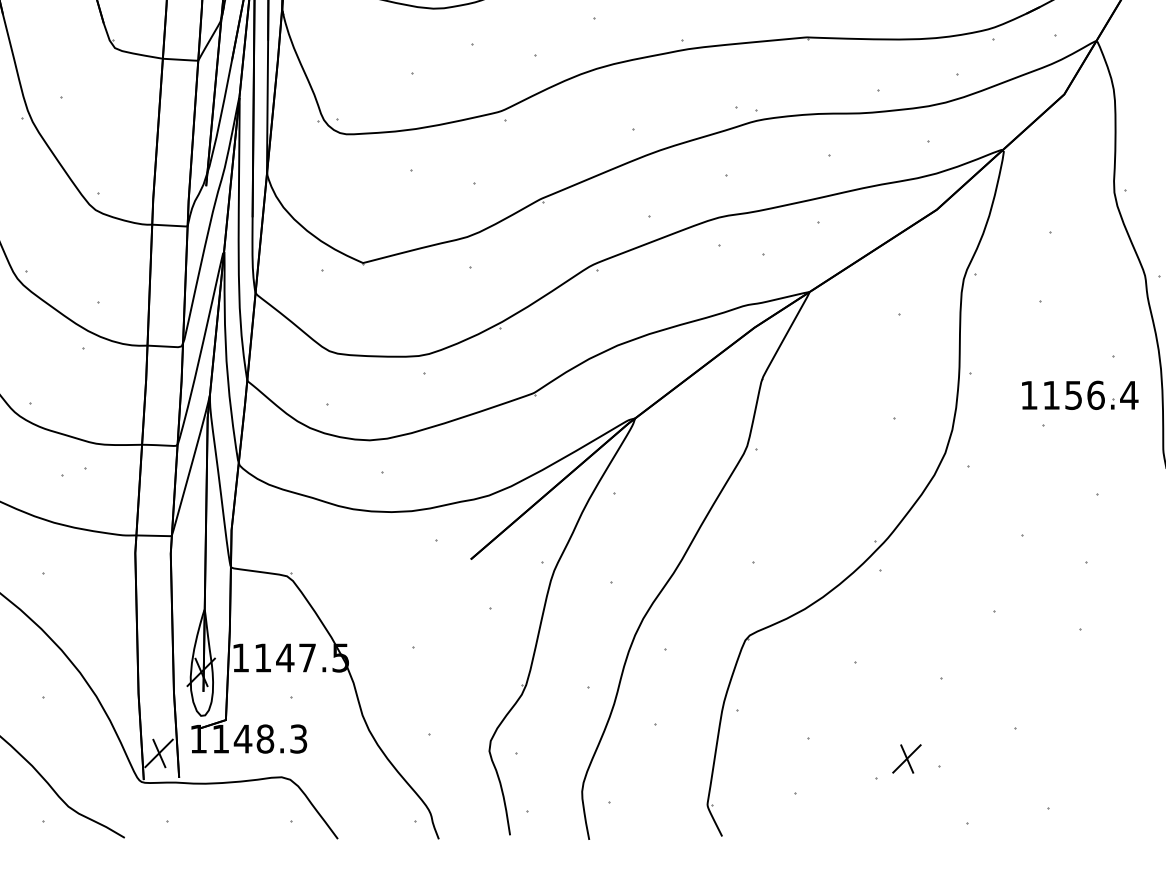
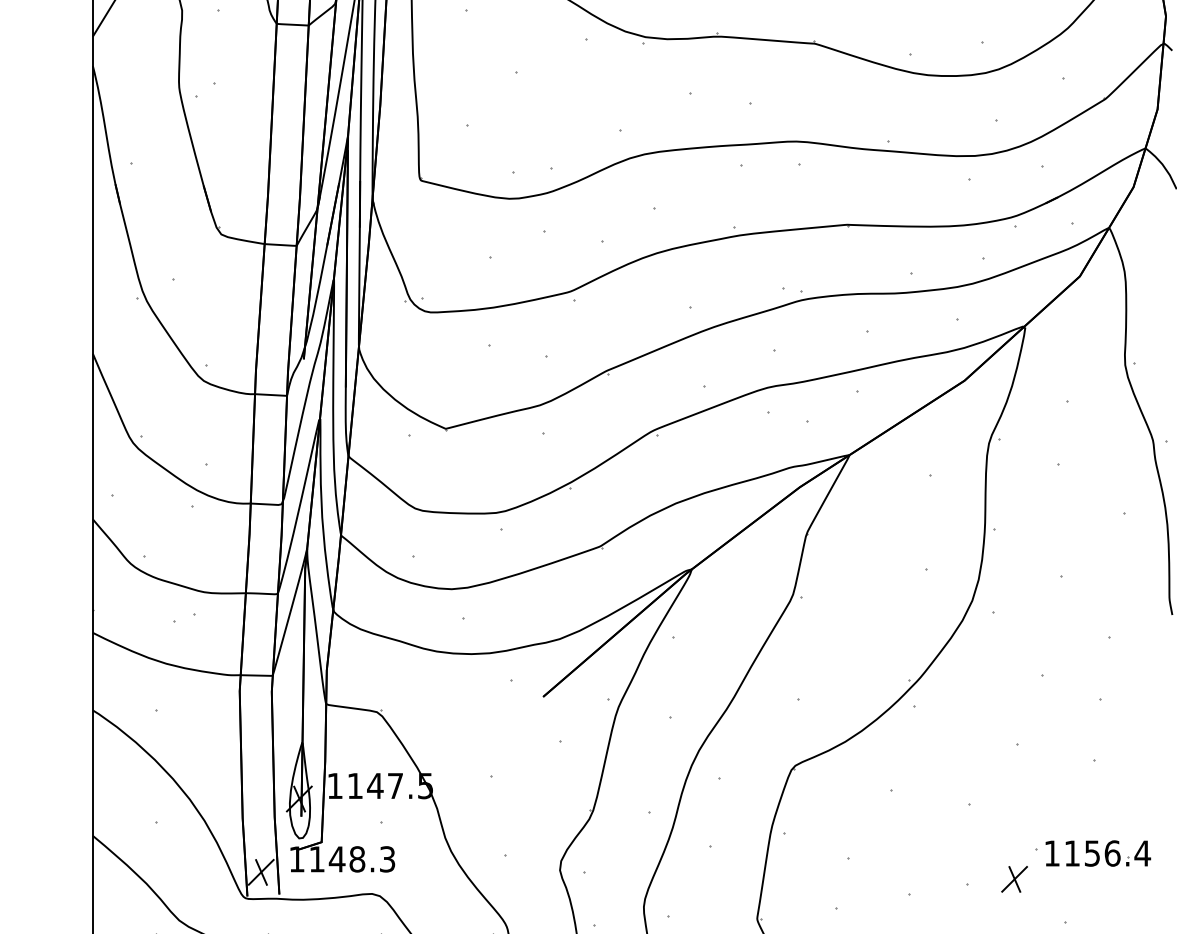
part: (1080, 395) -> (1098, 853), moved
part: (906, 759) -> (1014, 879), moved

